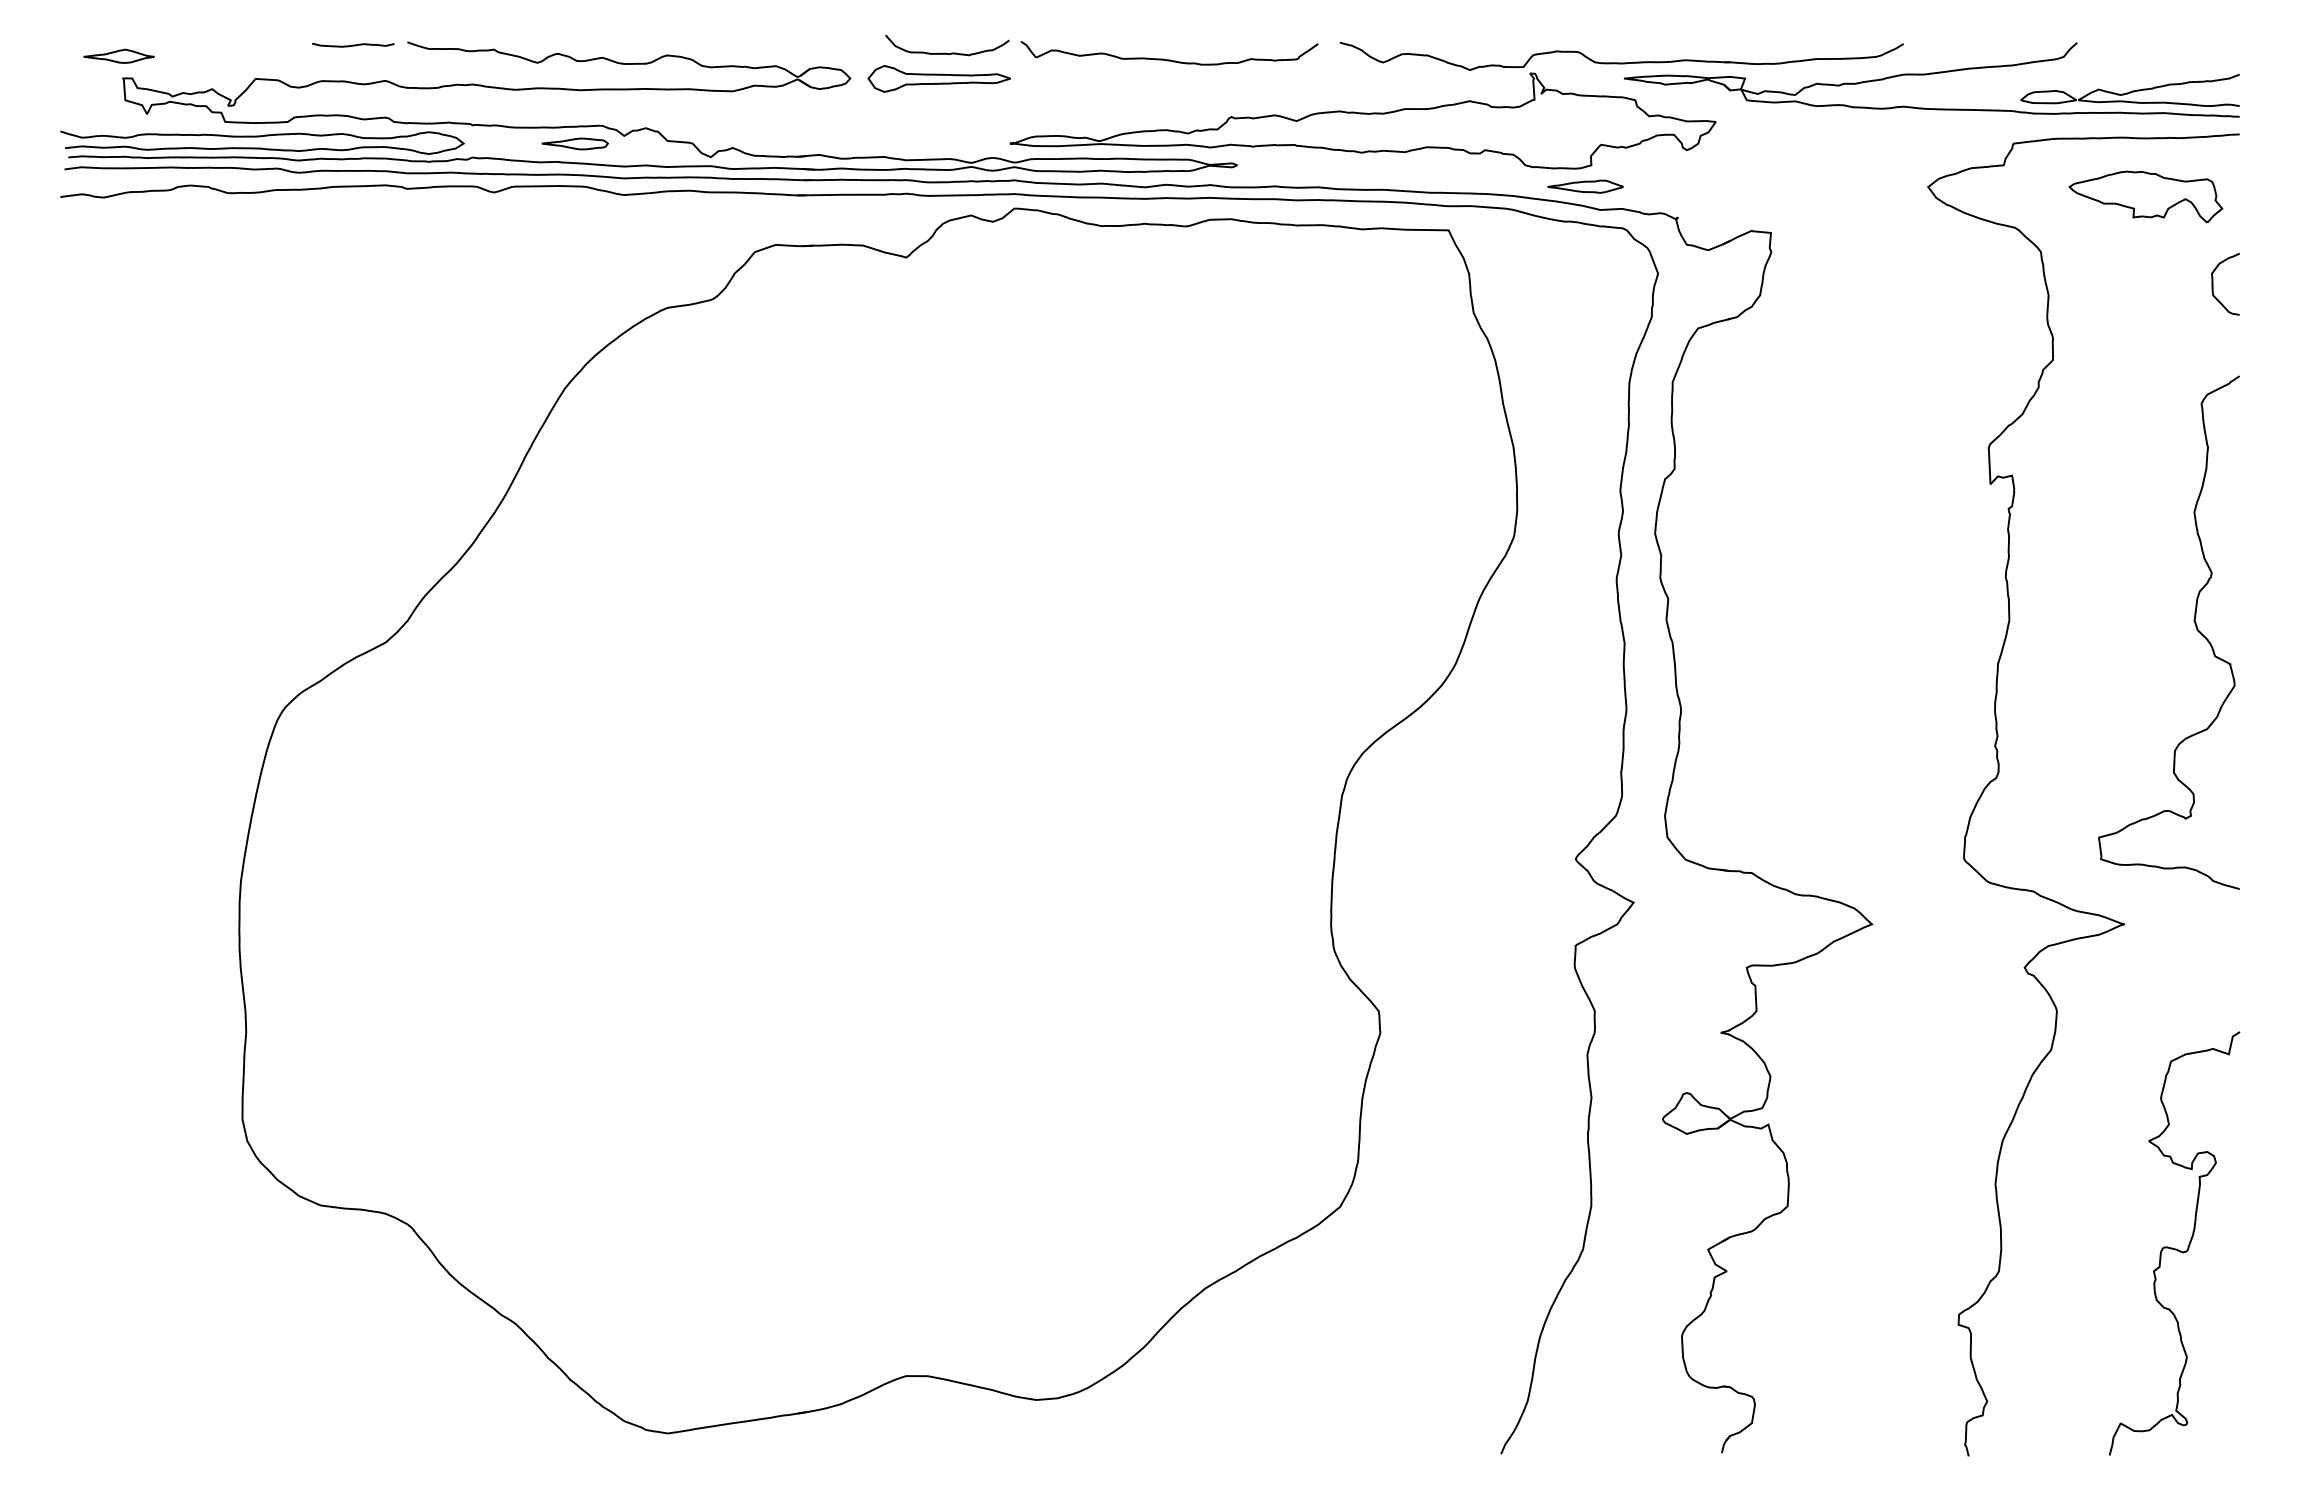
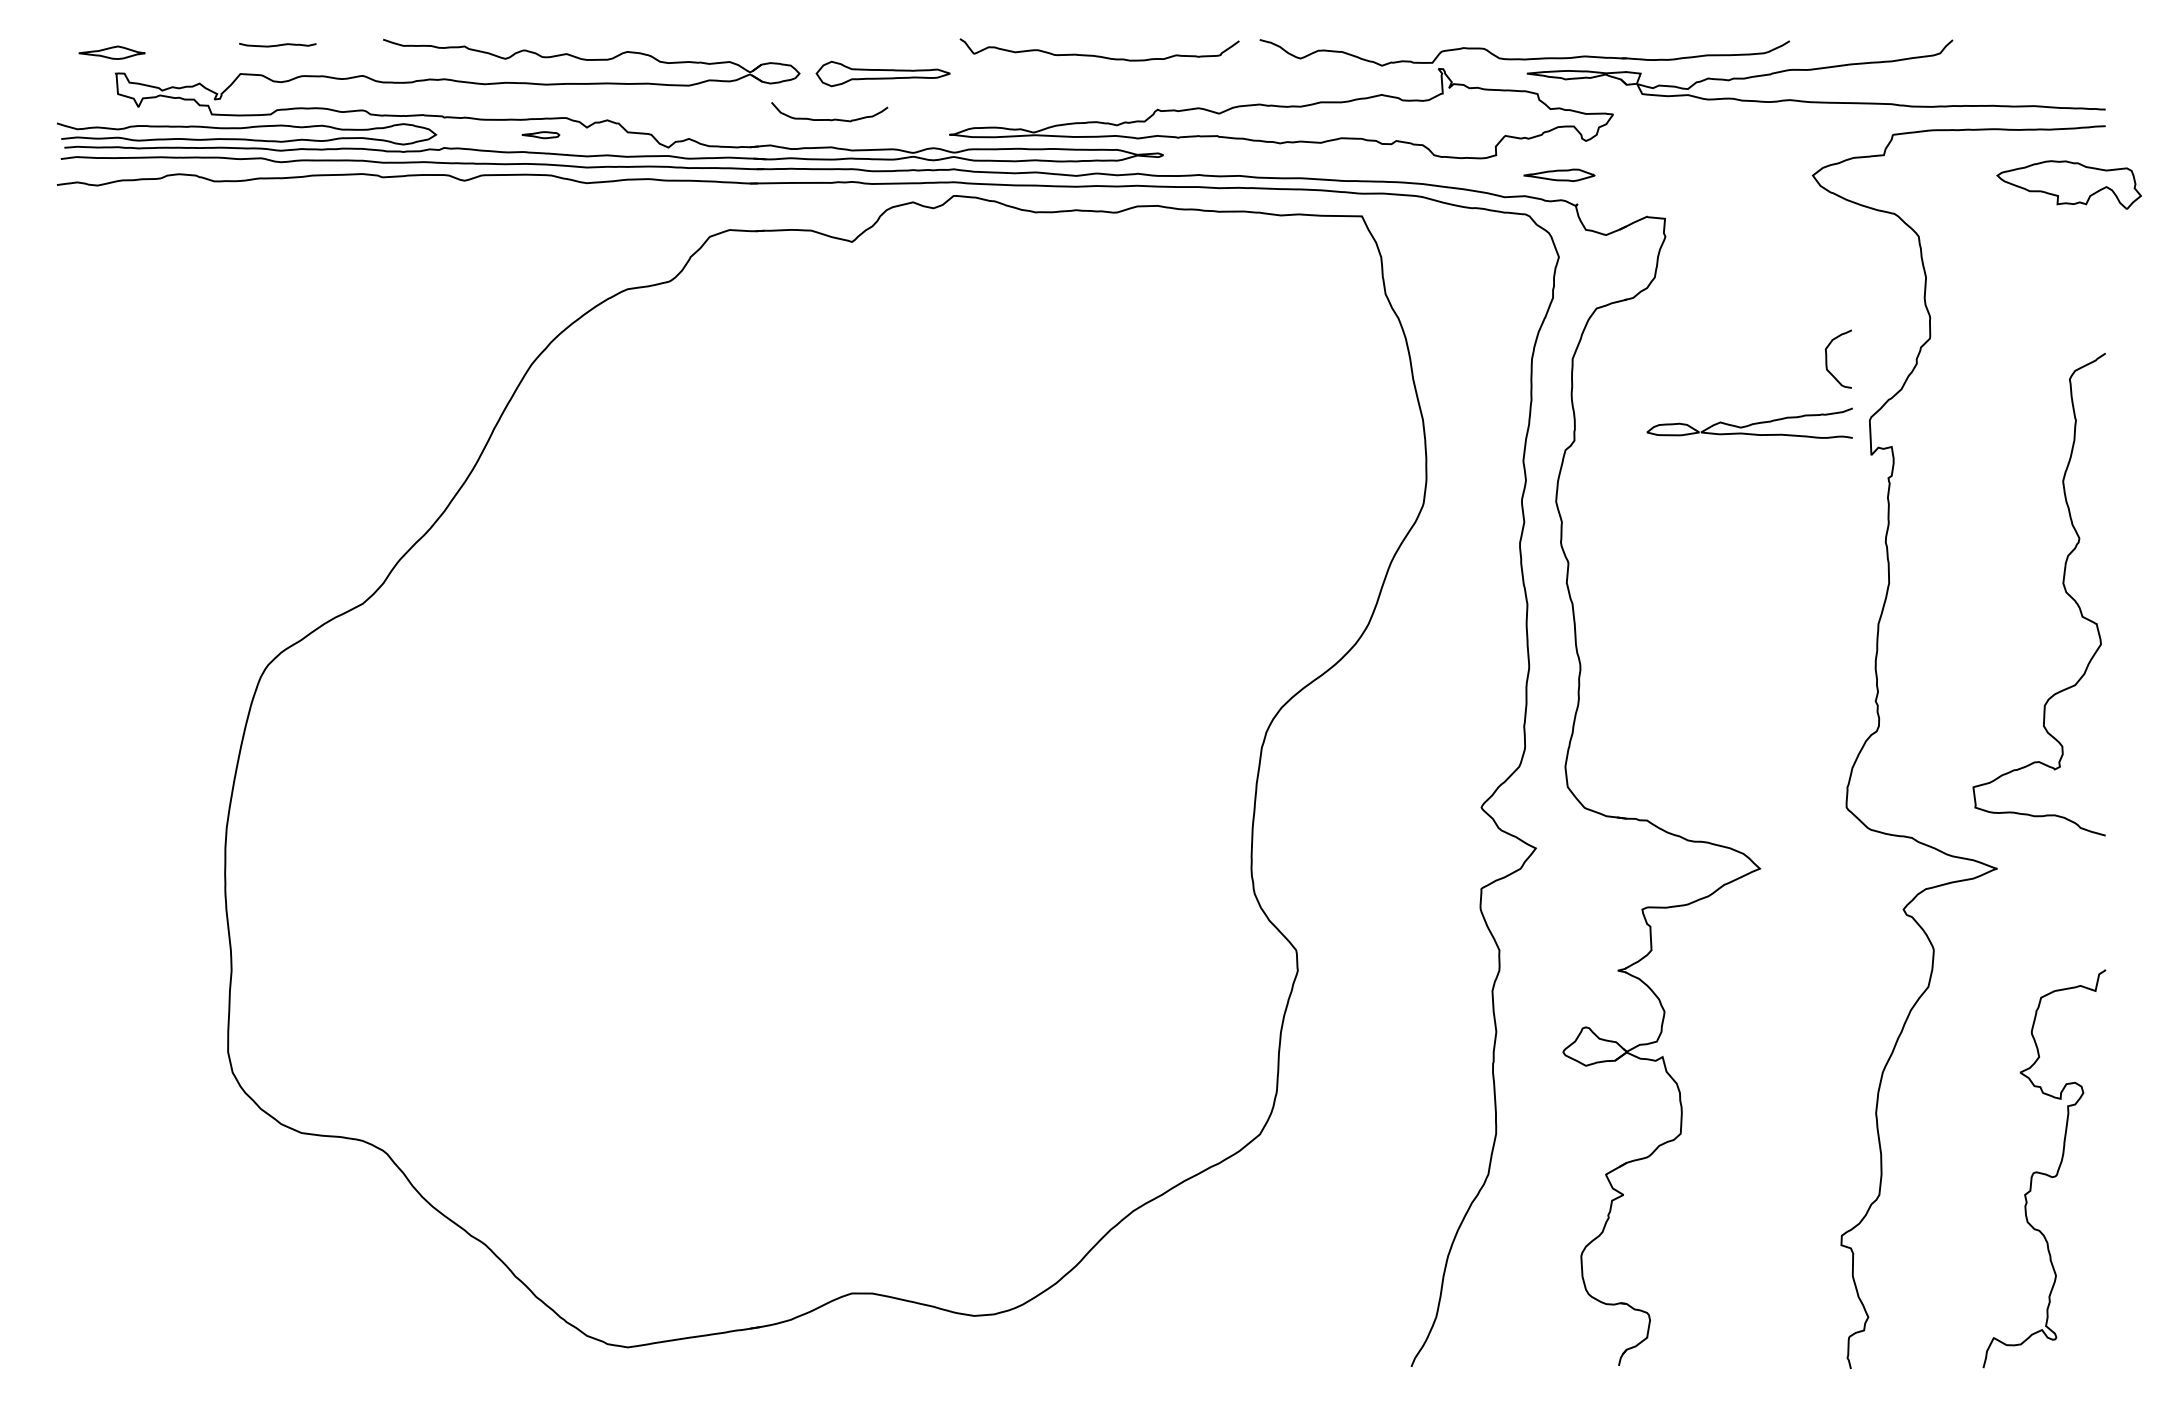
curve: (353, 44) -> (277, 44), moved
curve: (946, 52) -> (828, 118), moved
part: (2129, 90) -> (1749, 423), moved
part: (574, 143) -> (540, 134), size x0.6
part: (1585, 186) -> (1559, 175), moved
part: (2145, 196) -> (2068, 184), moved
curve: (2213, 283) -> (1827, 358), moved

